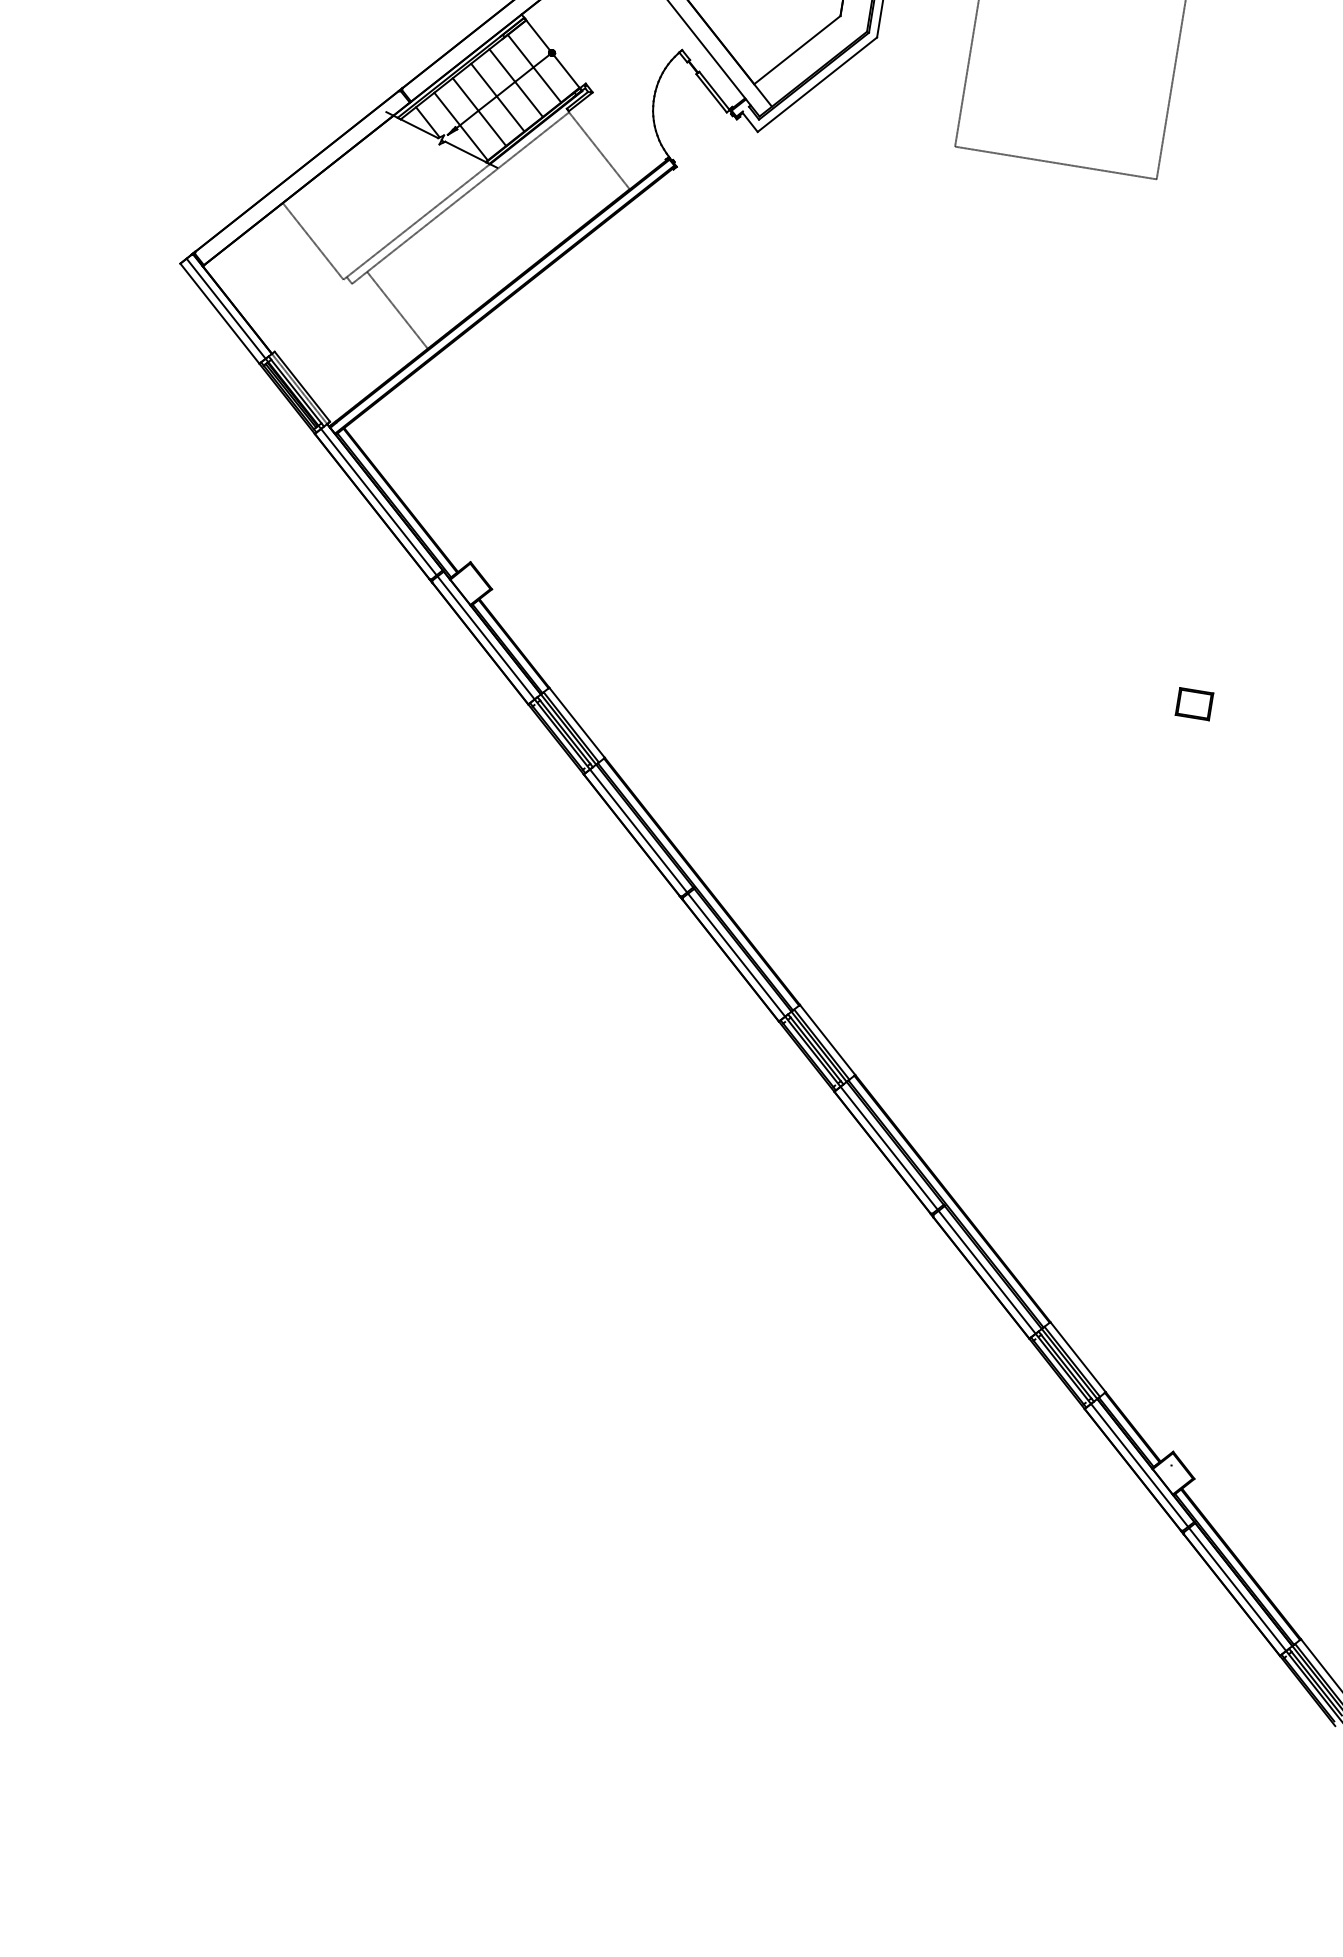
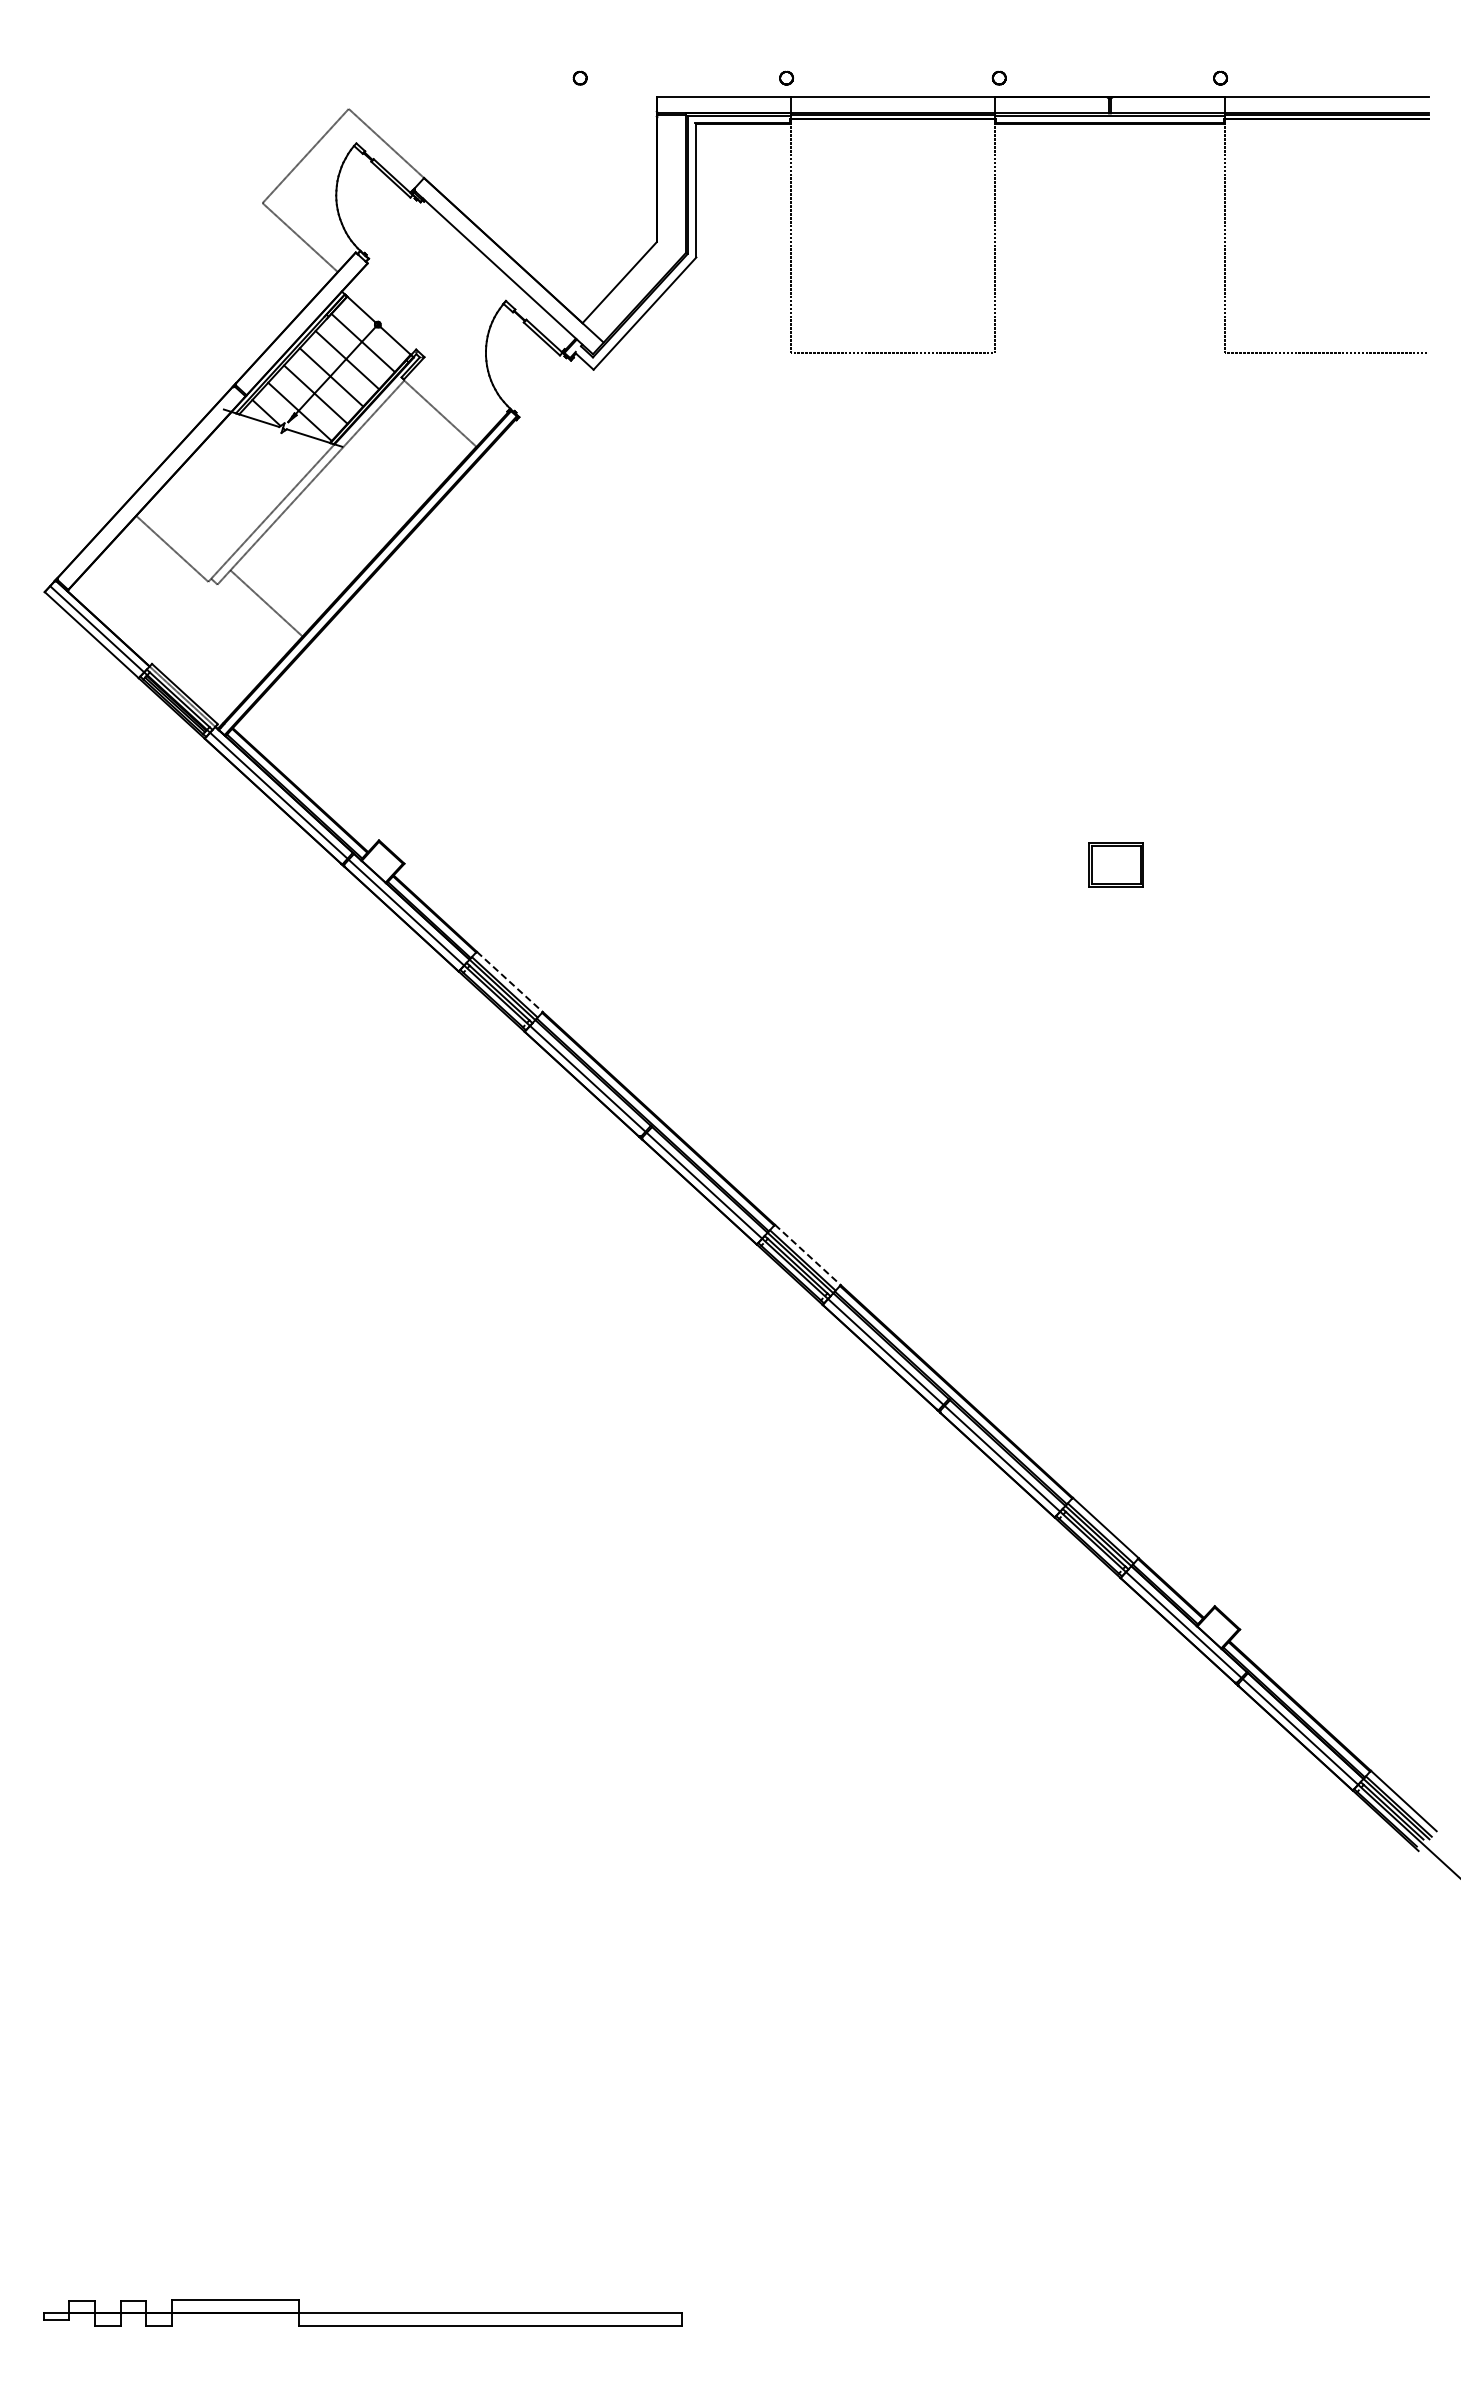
part: (1194, 703) -> (1116, 864), size x1.6
line: (576, 722) -> (509, 981), solid -> dashed
line: (827, 1039) -> (807, 1254), solid -> dashed

